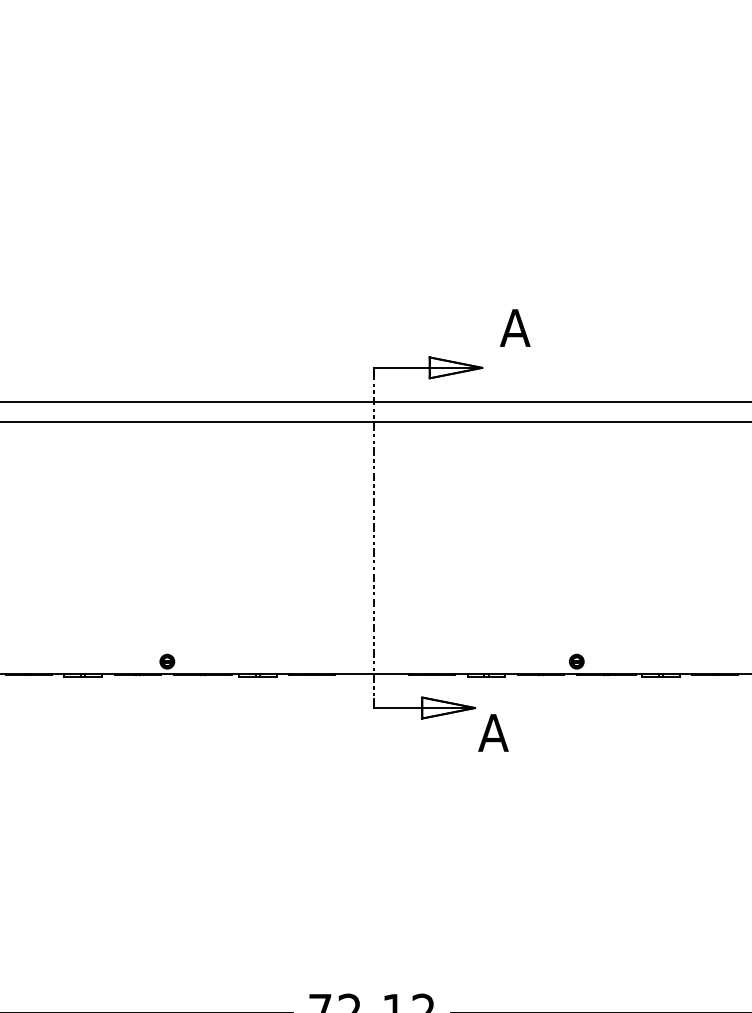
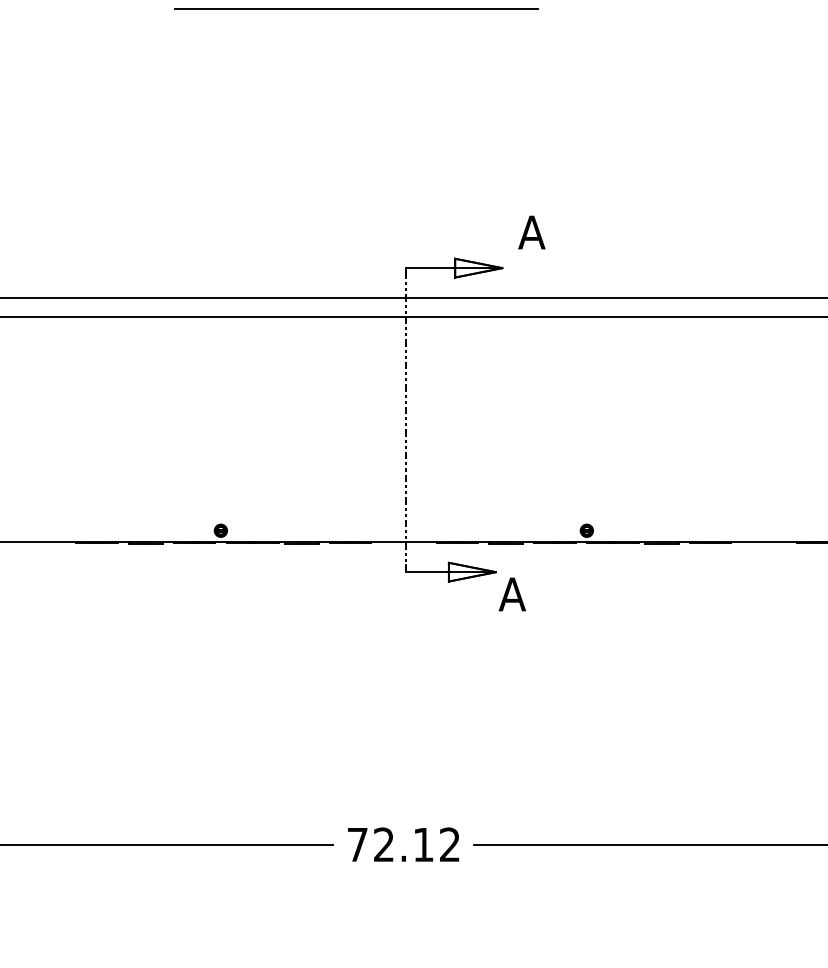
line: (319, 77) -> (356, 8), added

